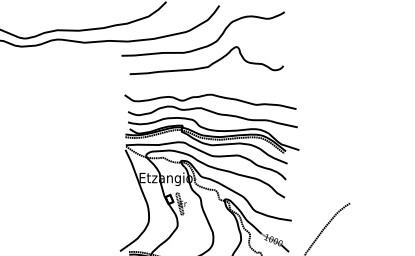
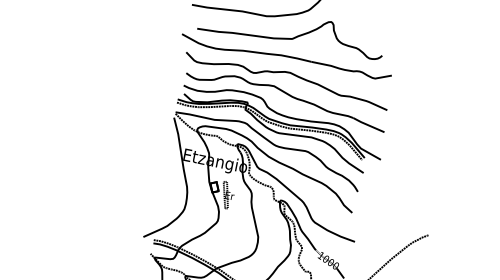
part: (206, 83) -> (286, 58), added

